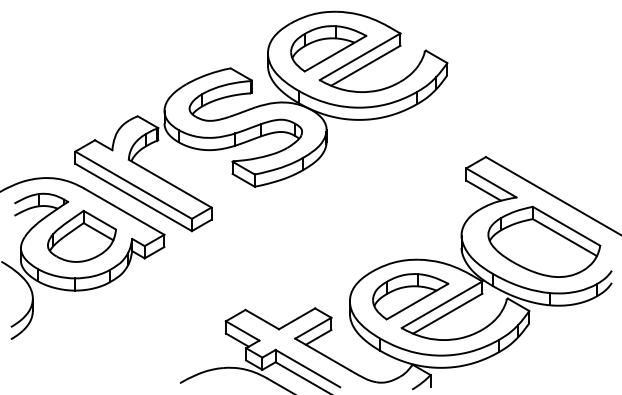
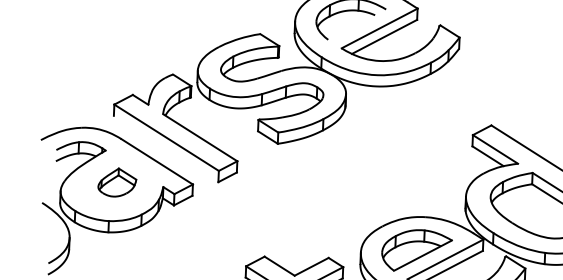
line: (335, 53) -> (357, 24), removed
line: (133, 197) -> (166, 149), removed
part: (82, 235) -> (117, 181), size x0.6

